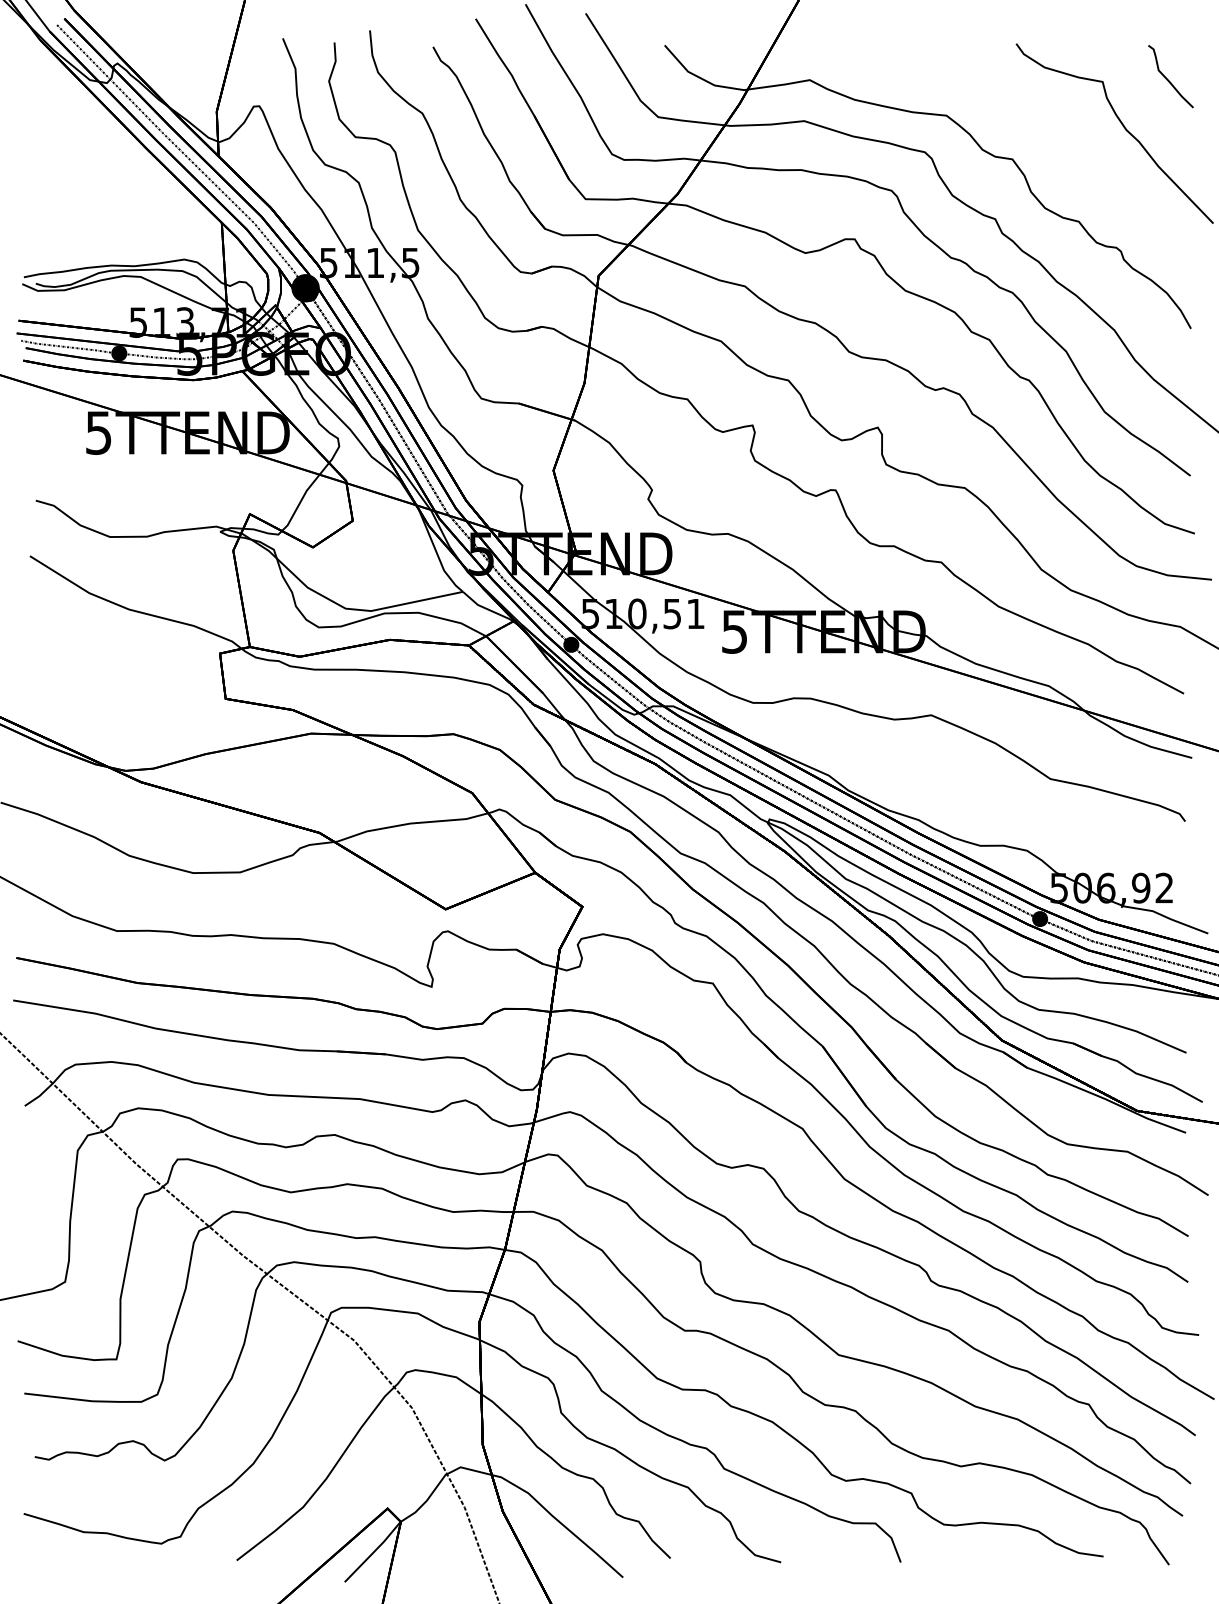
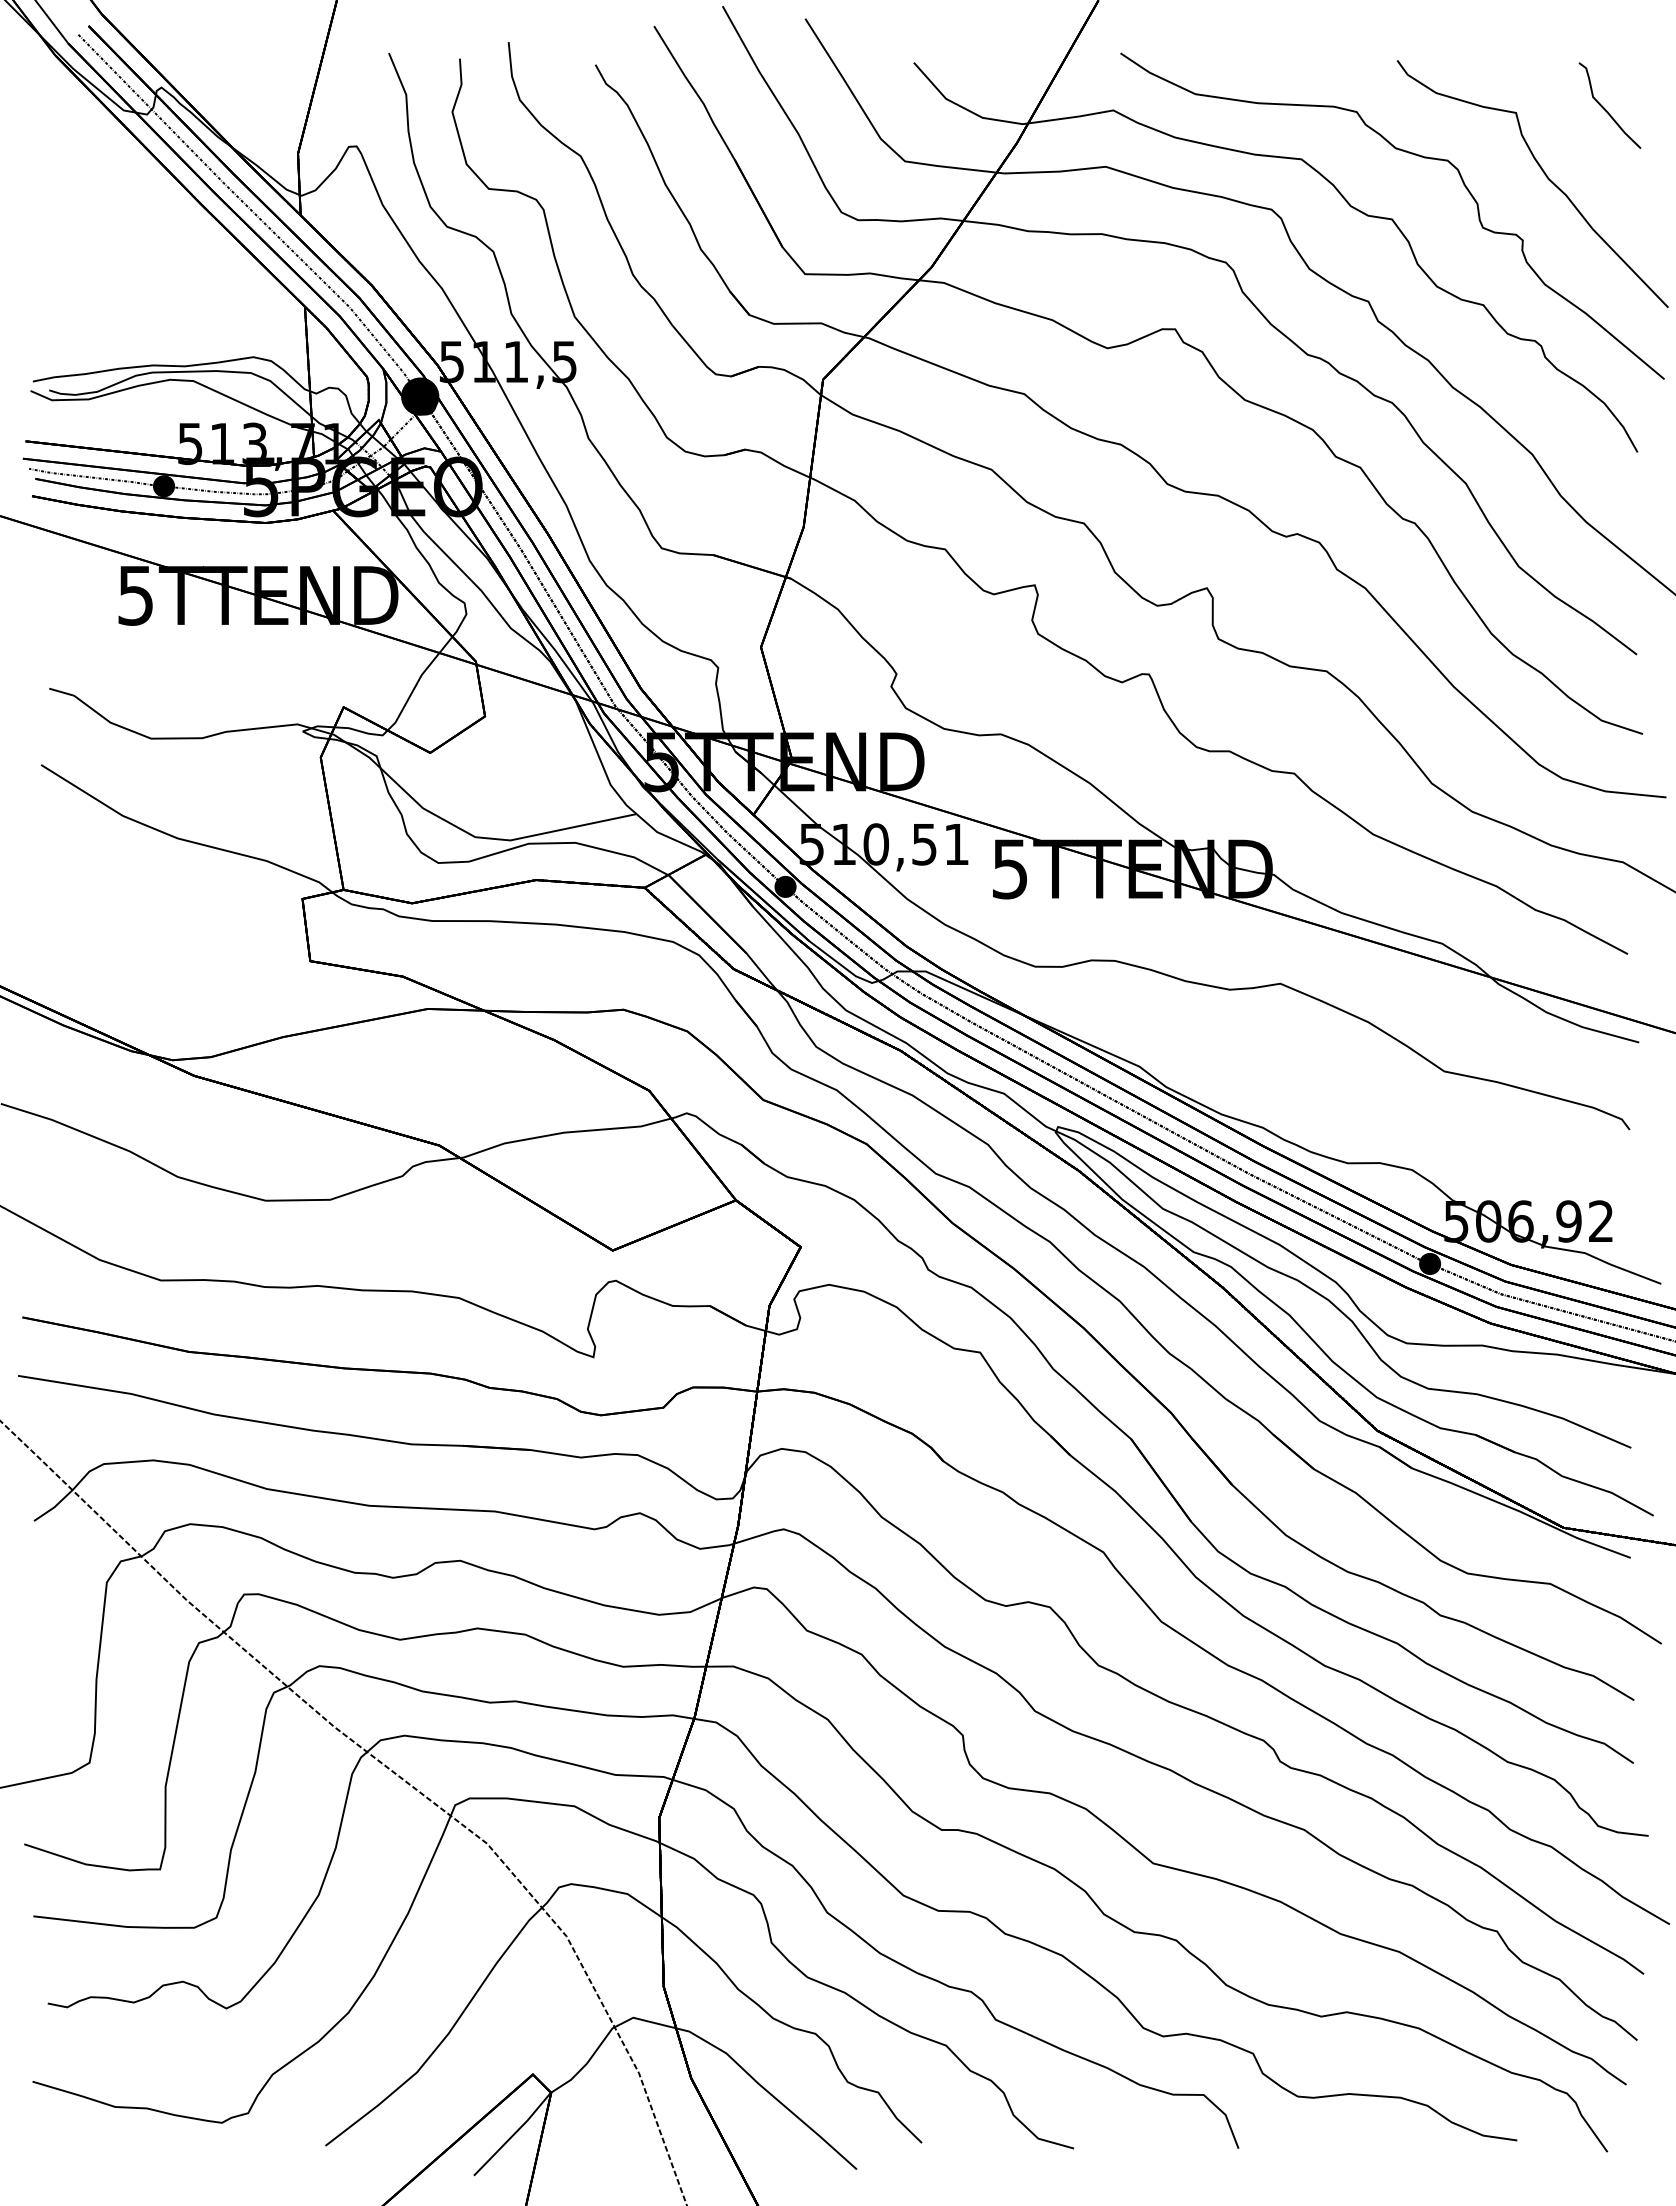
part: (1026, 112) -> (1411, 154), added

